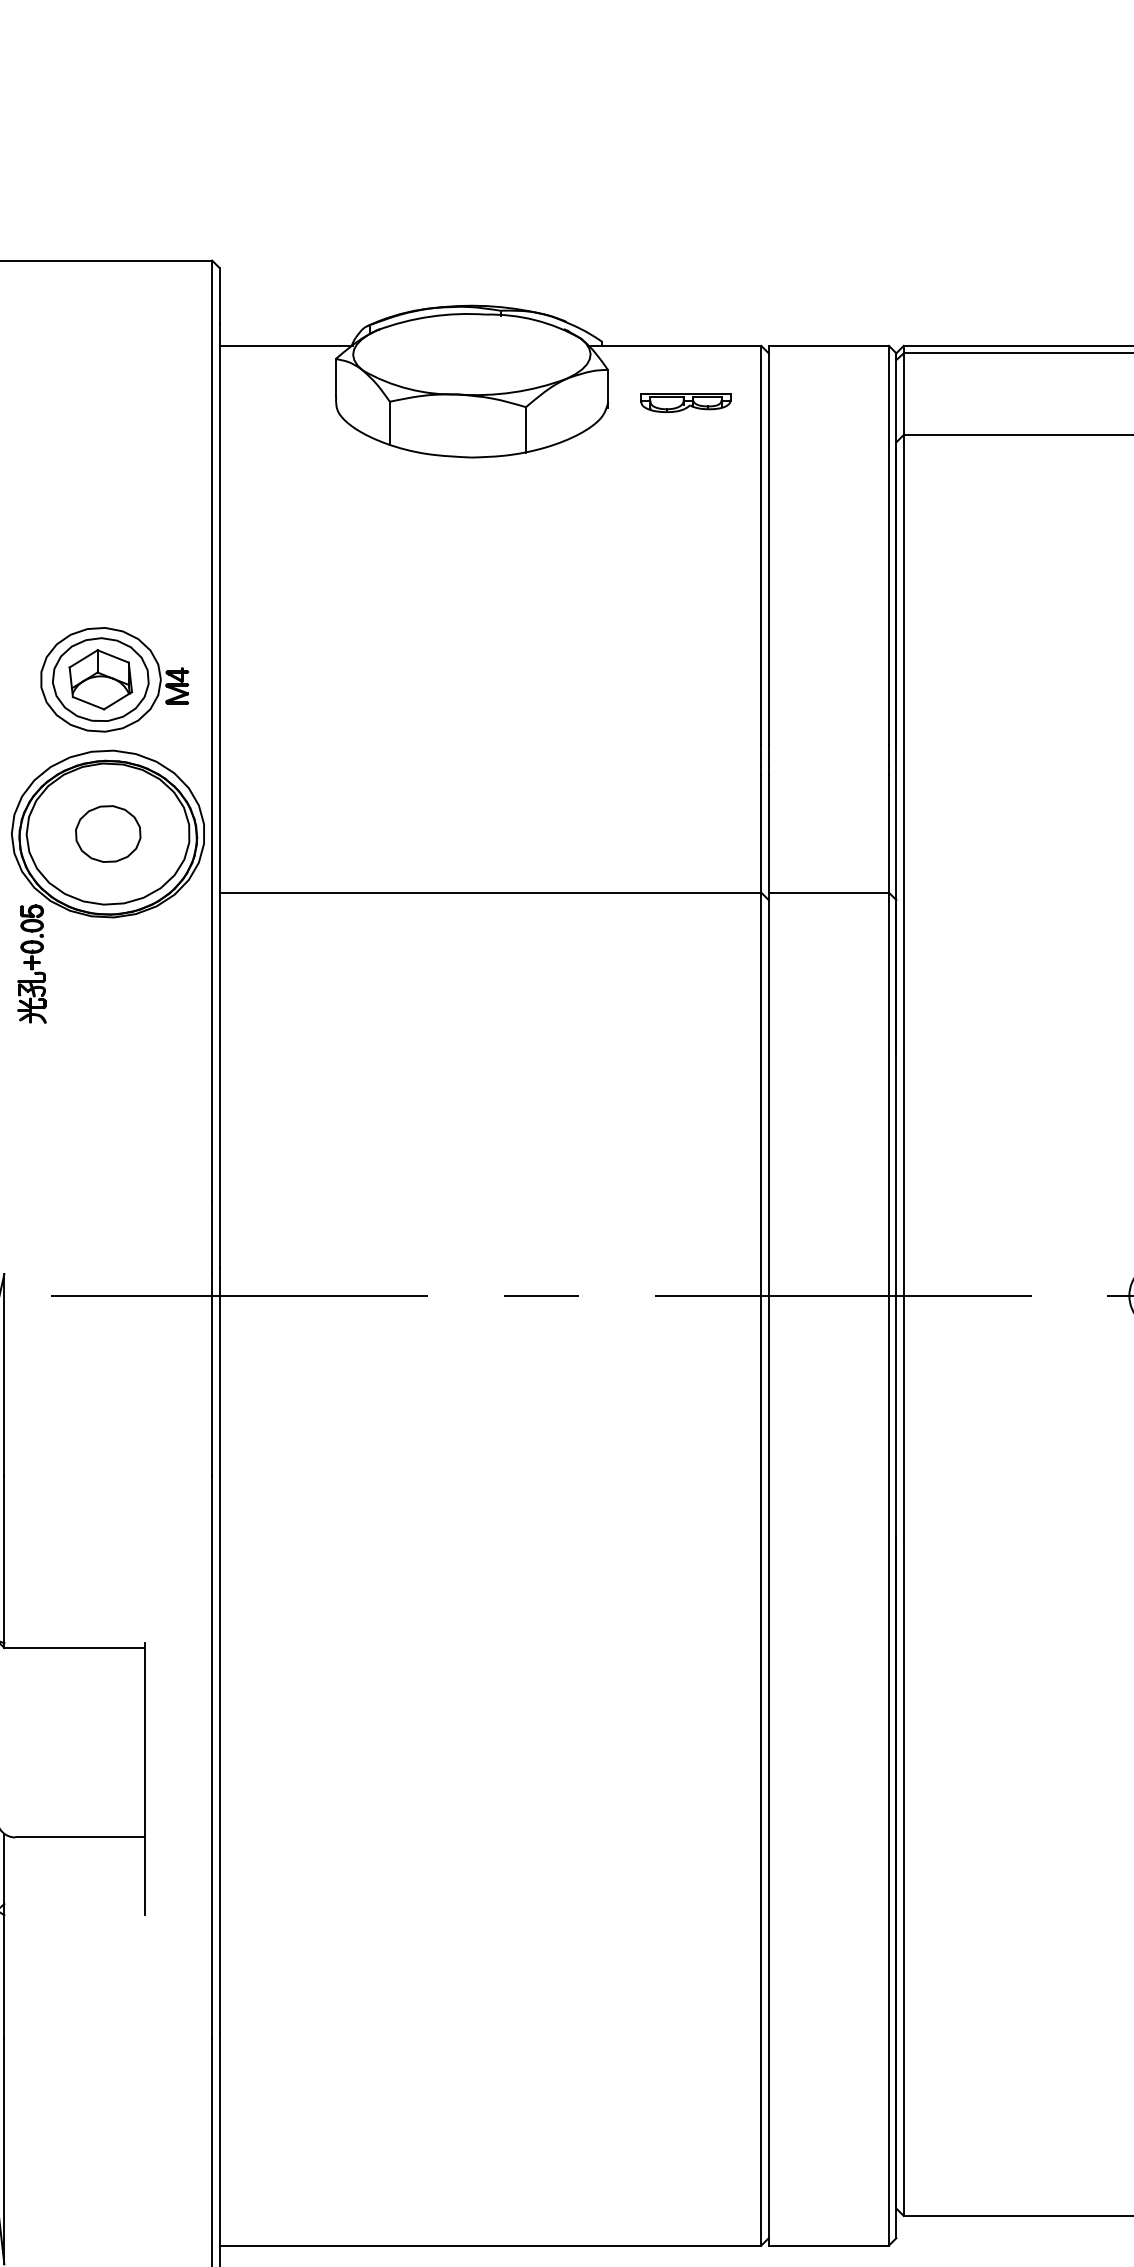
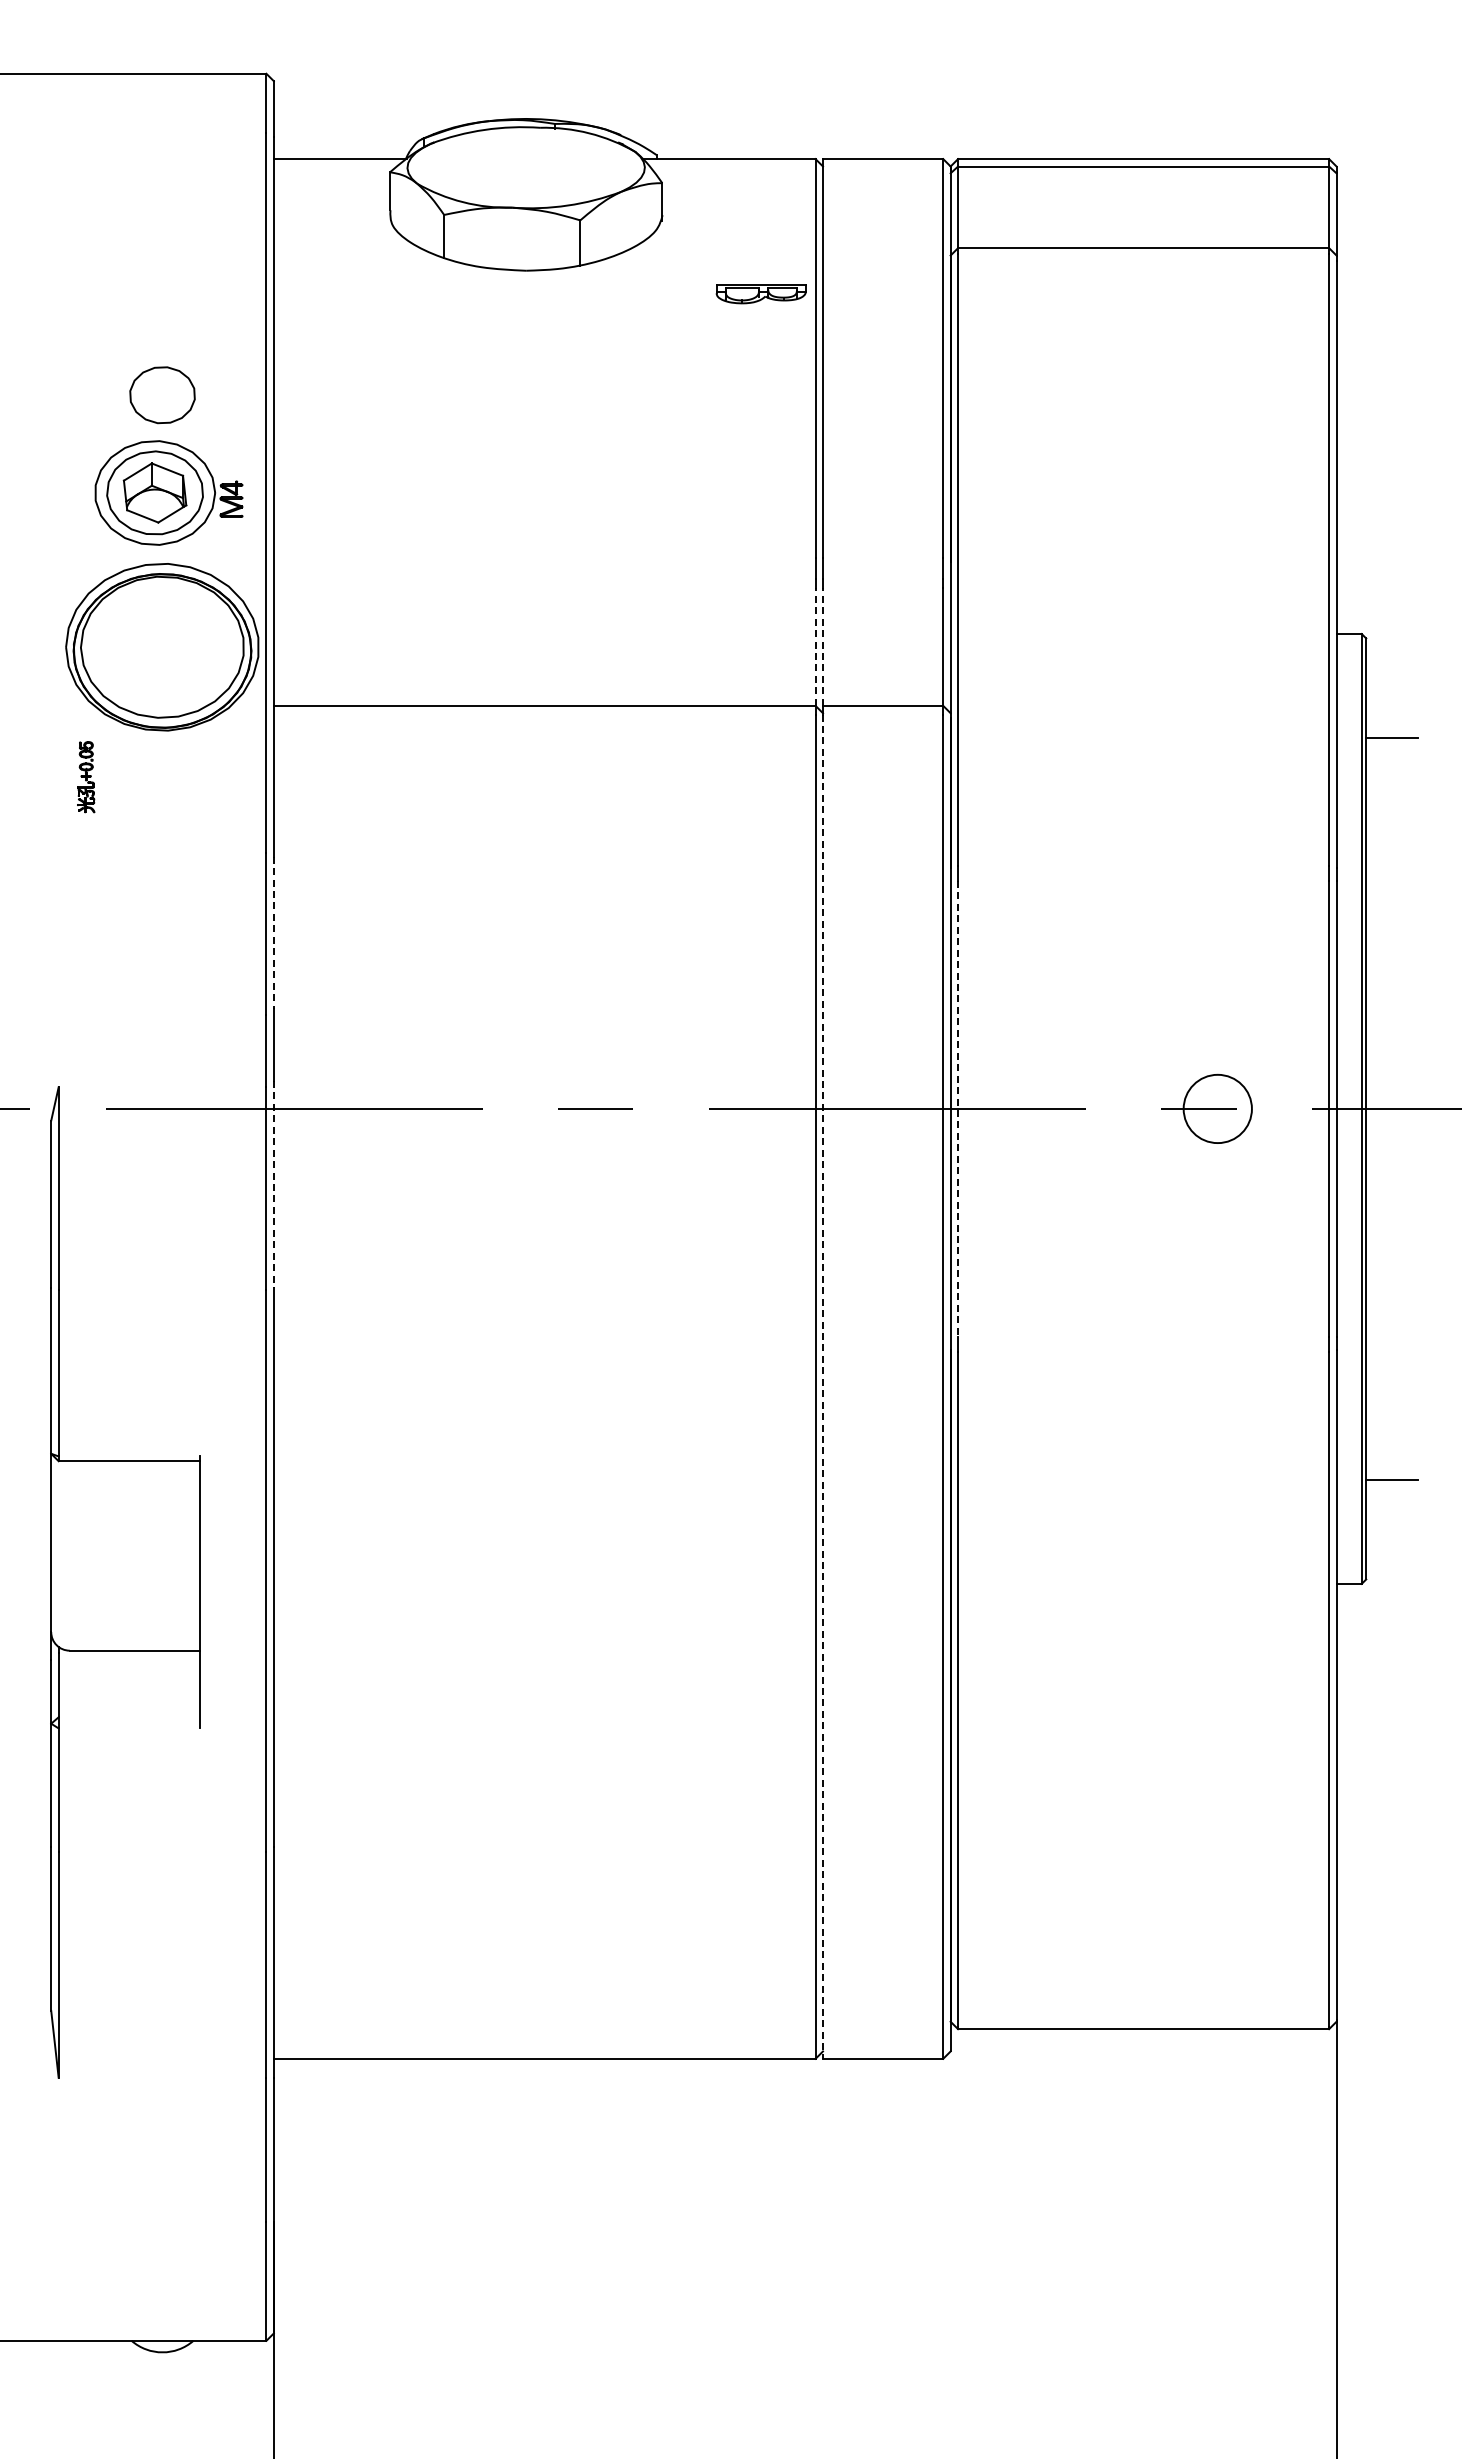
part: (685, 403) -> (760, 294), moved
part: (108, 834) -> (162, 395), moved
line: (761, 834) -> (815, 647), solid -> dashed
line: (769, 834) -> (823, 647), solid -> dashed
part: (31, 963) -> (85, 776), size x0.6
line: (219, 1120) -> (273, 933), solid -> dashed
line: (904, 1296) -> (958, 1109), solid -> dashed
line: (219, 1371) -> (273, 1184), solid -> dashed
line: (769, 1574) -> (823, 1387), solid -> dashed

